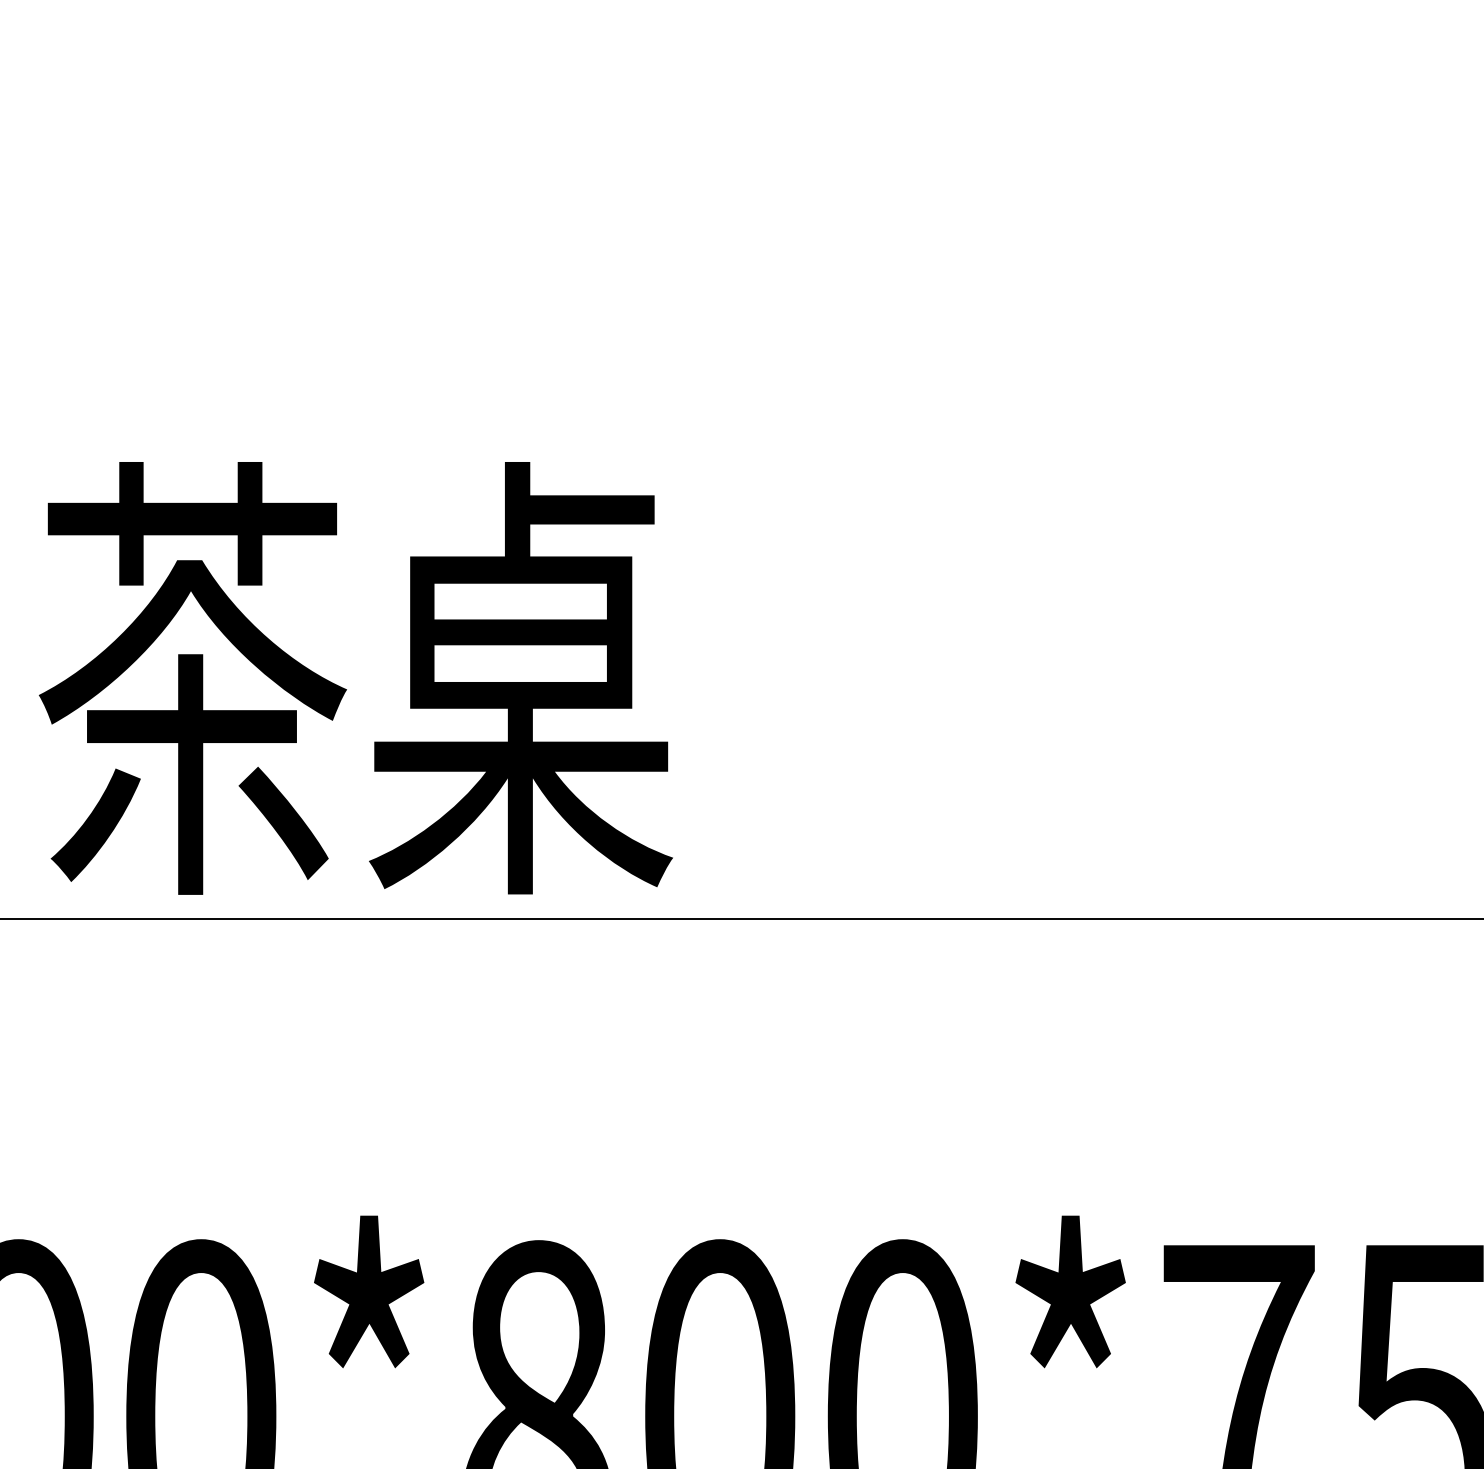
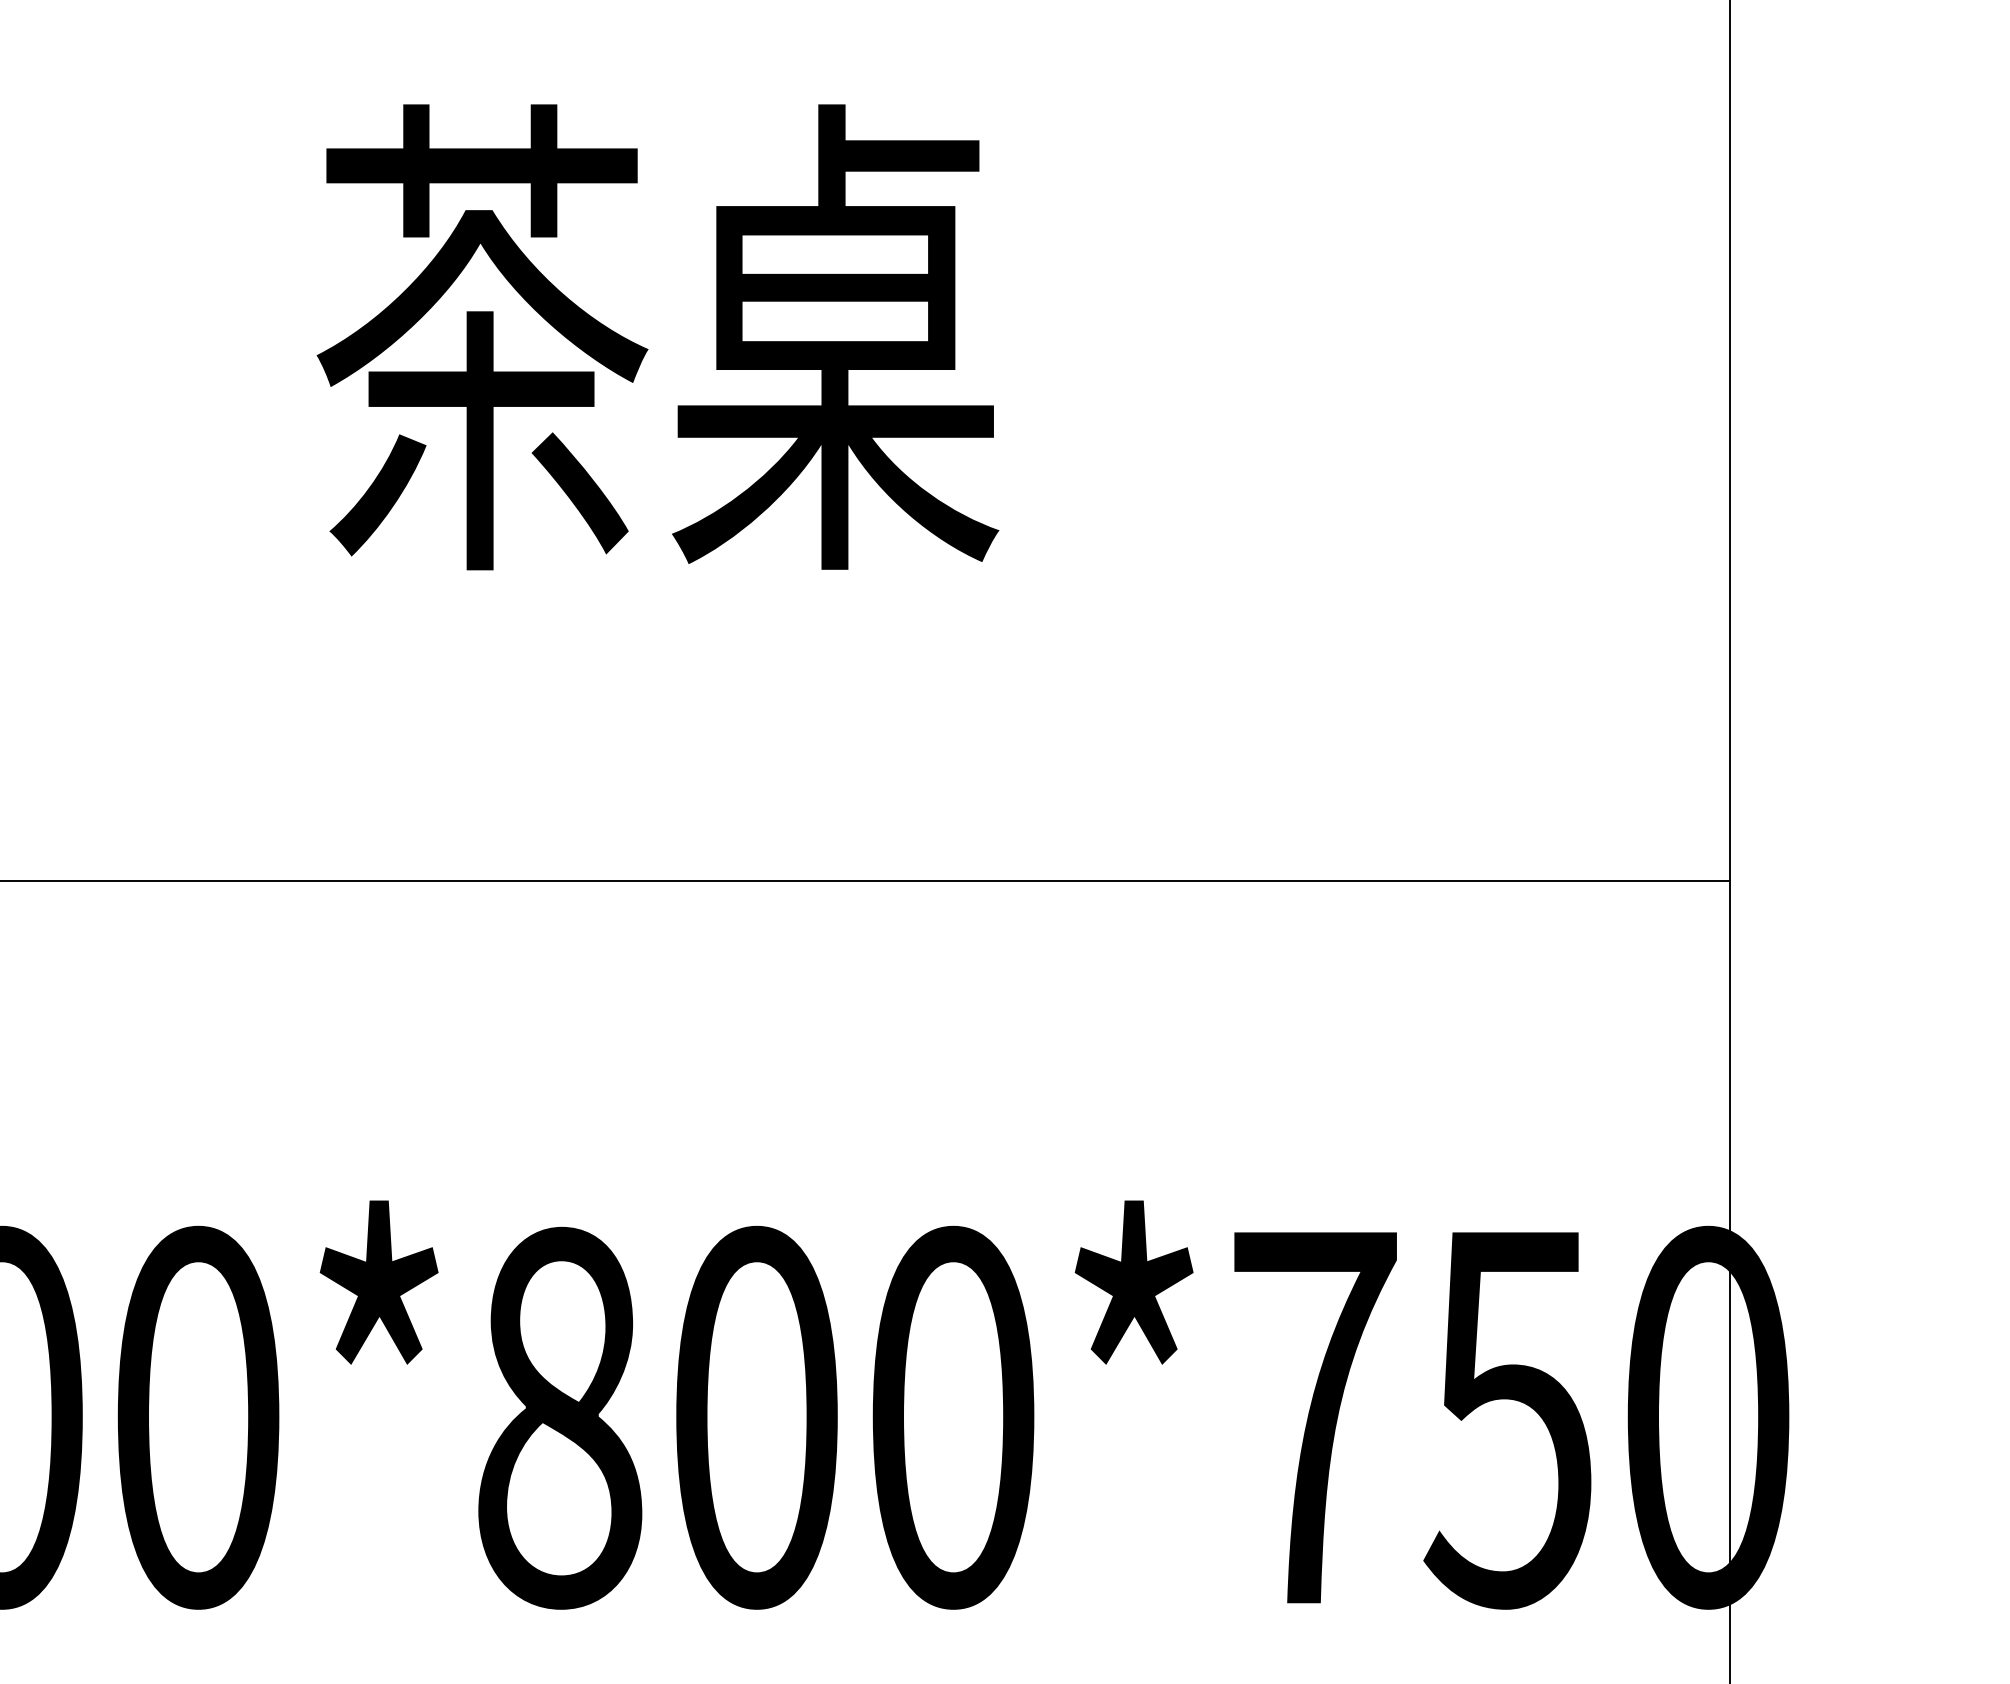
text: (355, 678) -> (657, 337), moved

